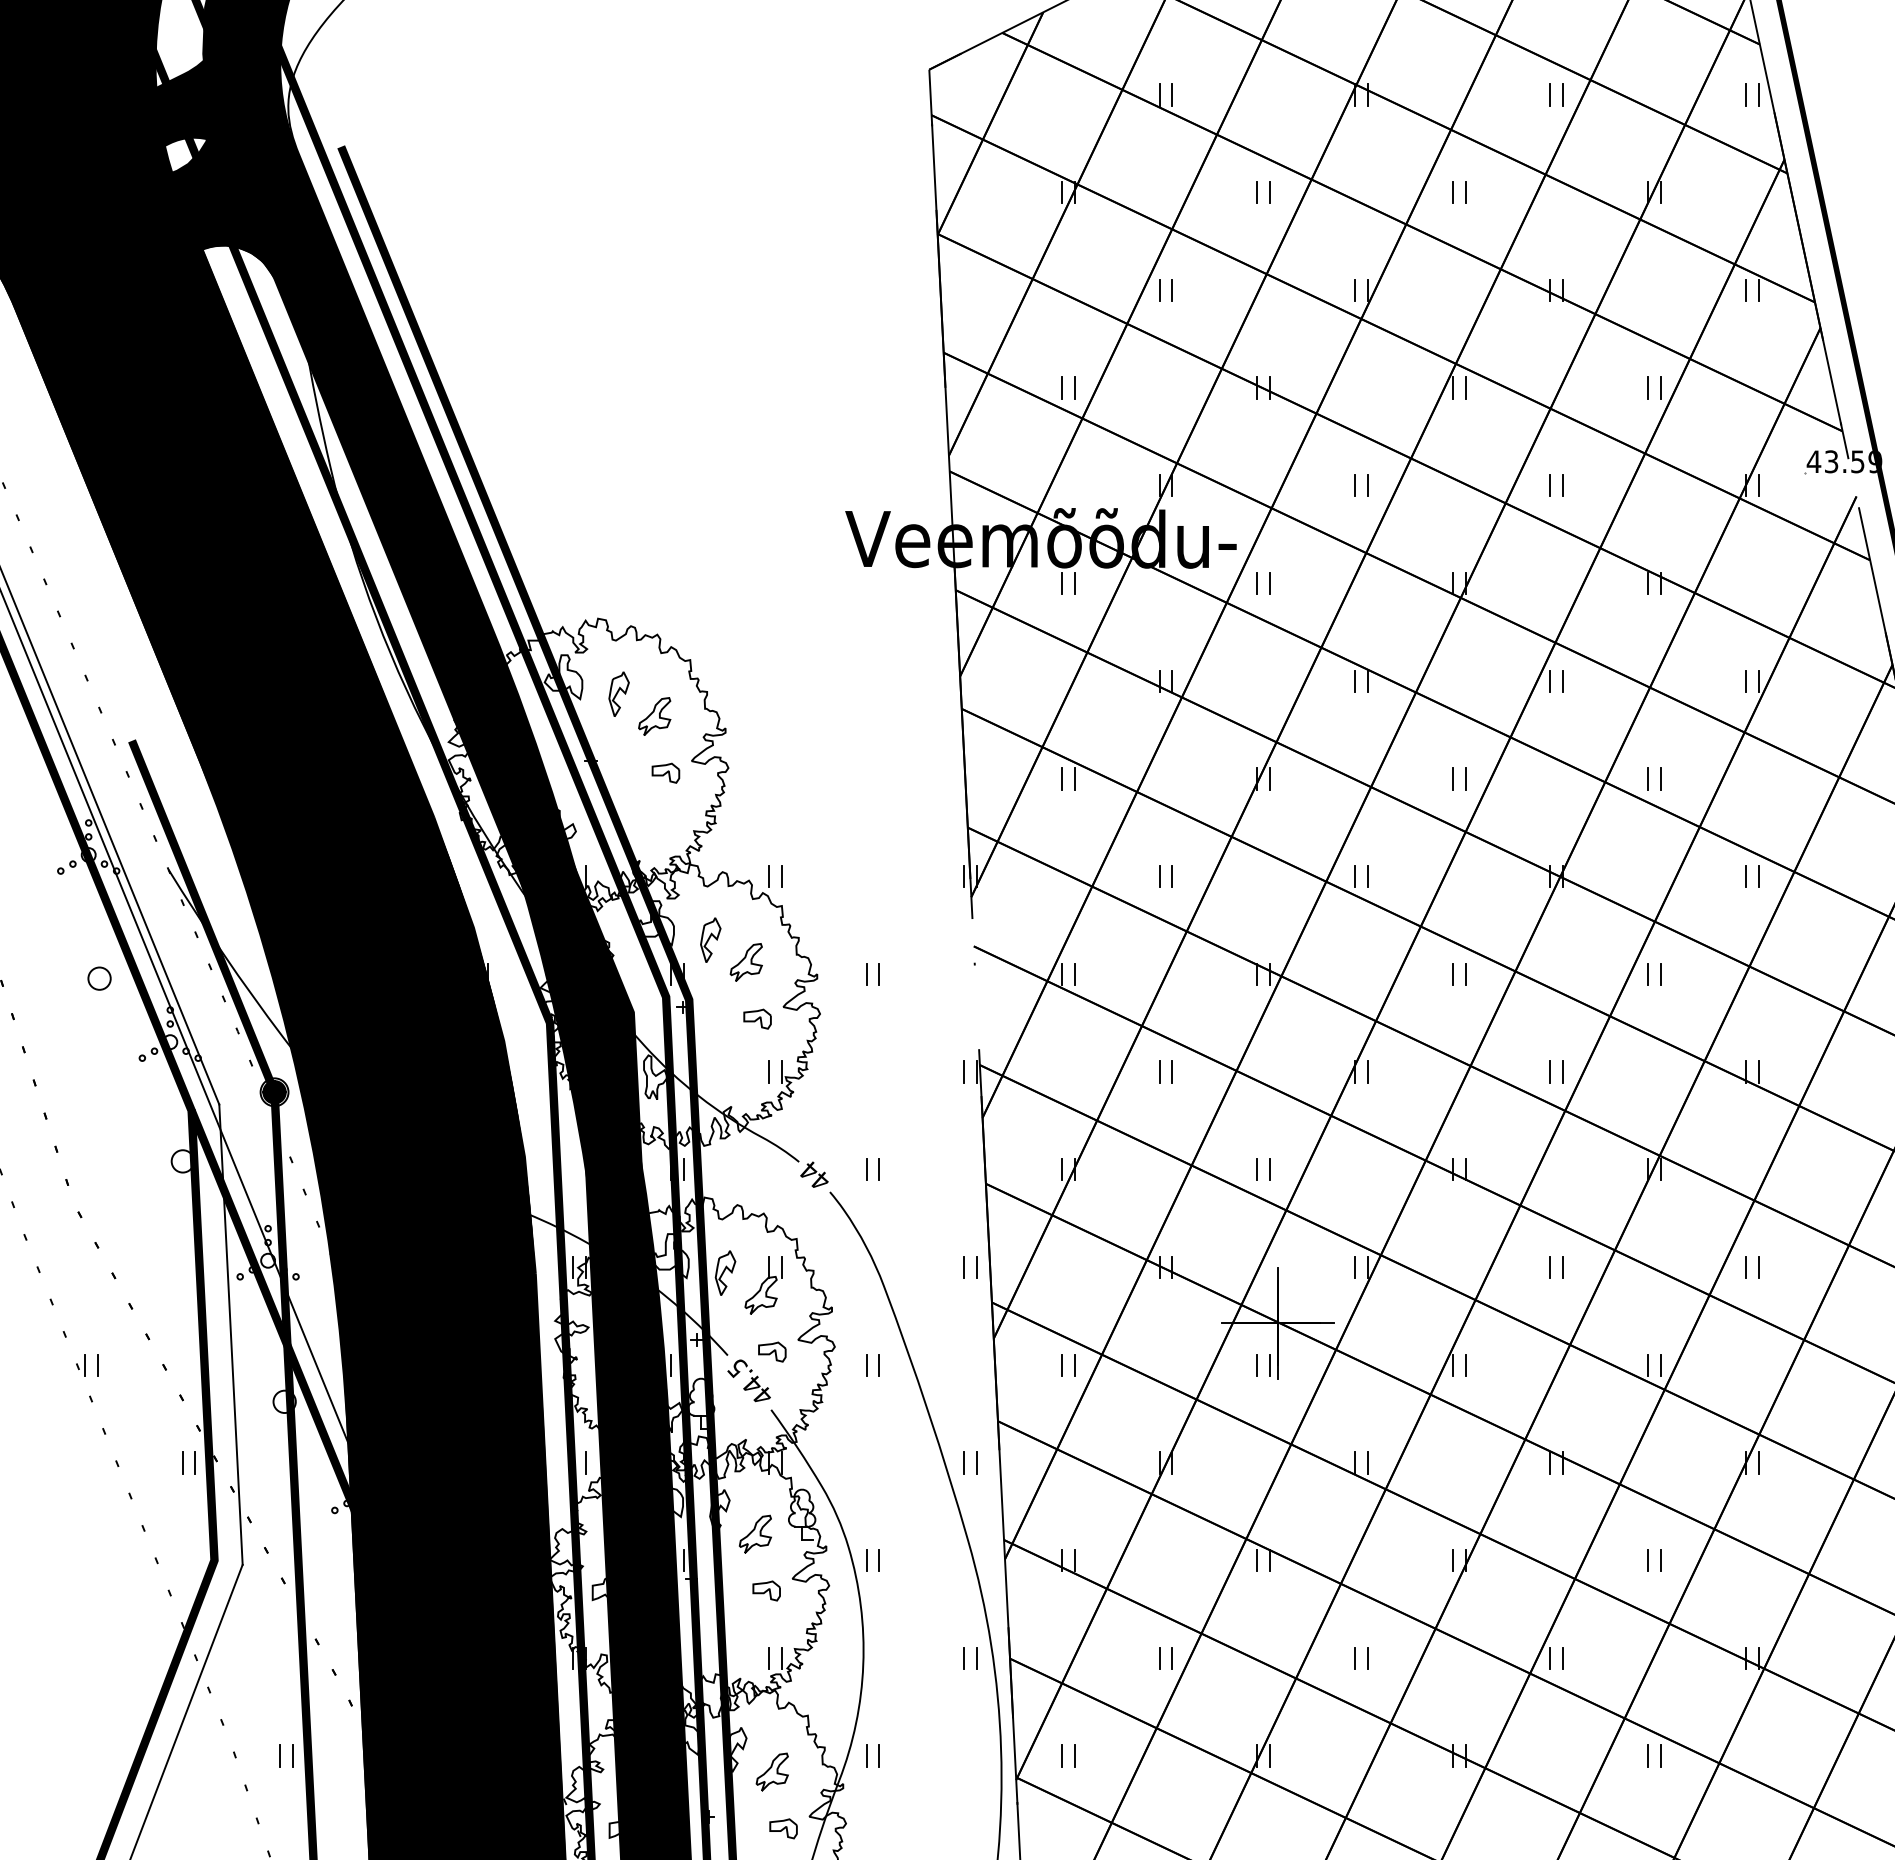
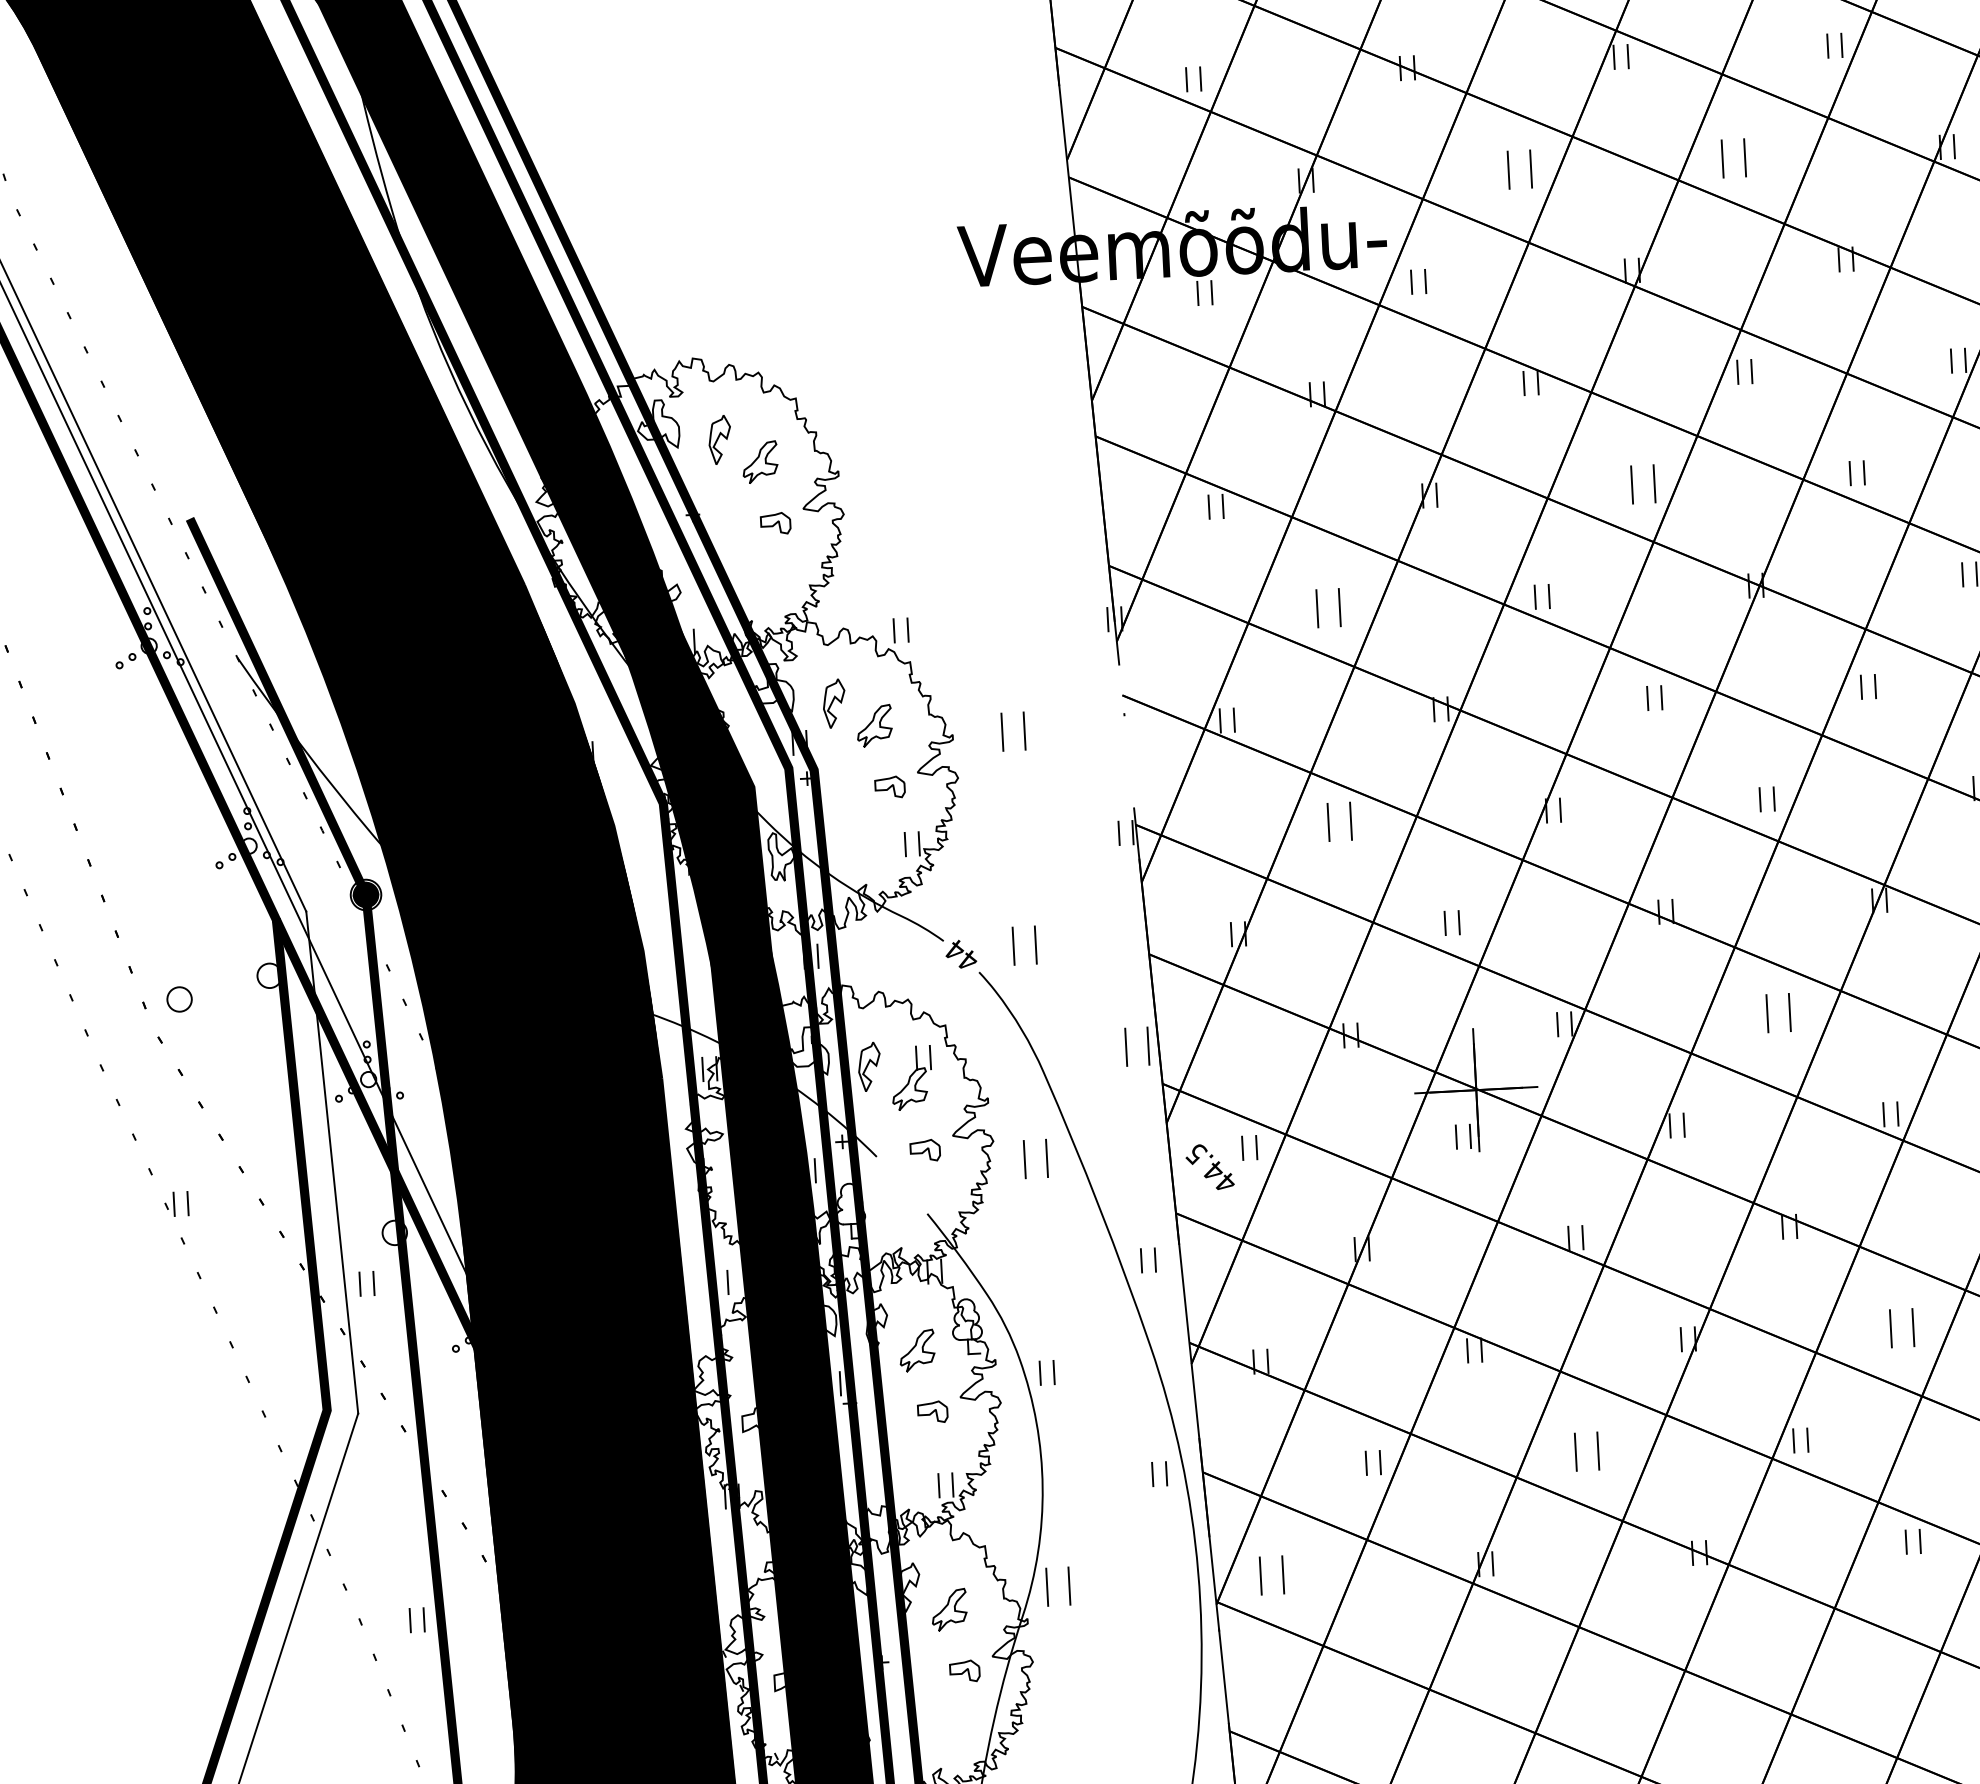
part: (1361, 485) -> (1519, 169), size x1.6
part: (1556, 485) -> (1733, 157), size x1.6
part: (1459, 778) -> (1643, 483), size x1.6
part: (1165, 876) -> (1327, 607), size x1.6
part: (872, 974) -> (1013, 731), size x1.6
part: (99, 978) -> (179, 999), moved
part: (1165, 1071) -> (1339, 821), size x1.6
part: (872, 1169) -> (1024, 945), size x1.6
part: (970, 1267) -> (1137, 1046), size x1.6
part: (1556, 1267) -> (1777, 1013), size x1.6
part: (872, 1365) -> (1035, 1159), size x1.6
text: (748, 1380) -> (1209, 1166), moved
part: (188, 1462) -> (366, 1283), moved
part: (1654, 1560) -> (1901, 1327), size x1.6
part: (1361, 1658) -> (1587, 1451), size x1.6
part: (872, 1755) -> (1057, 1585), size x1.6
part: (1068, 1755) -> (1272, 1574), size x1.6

